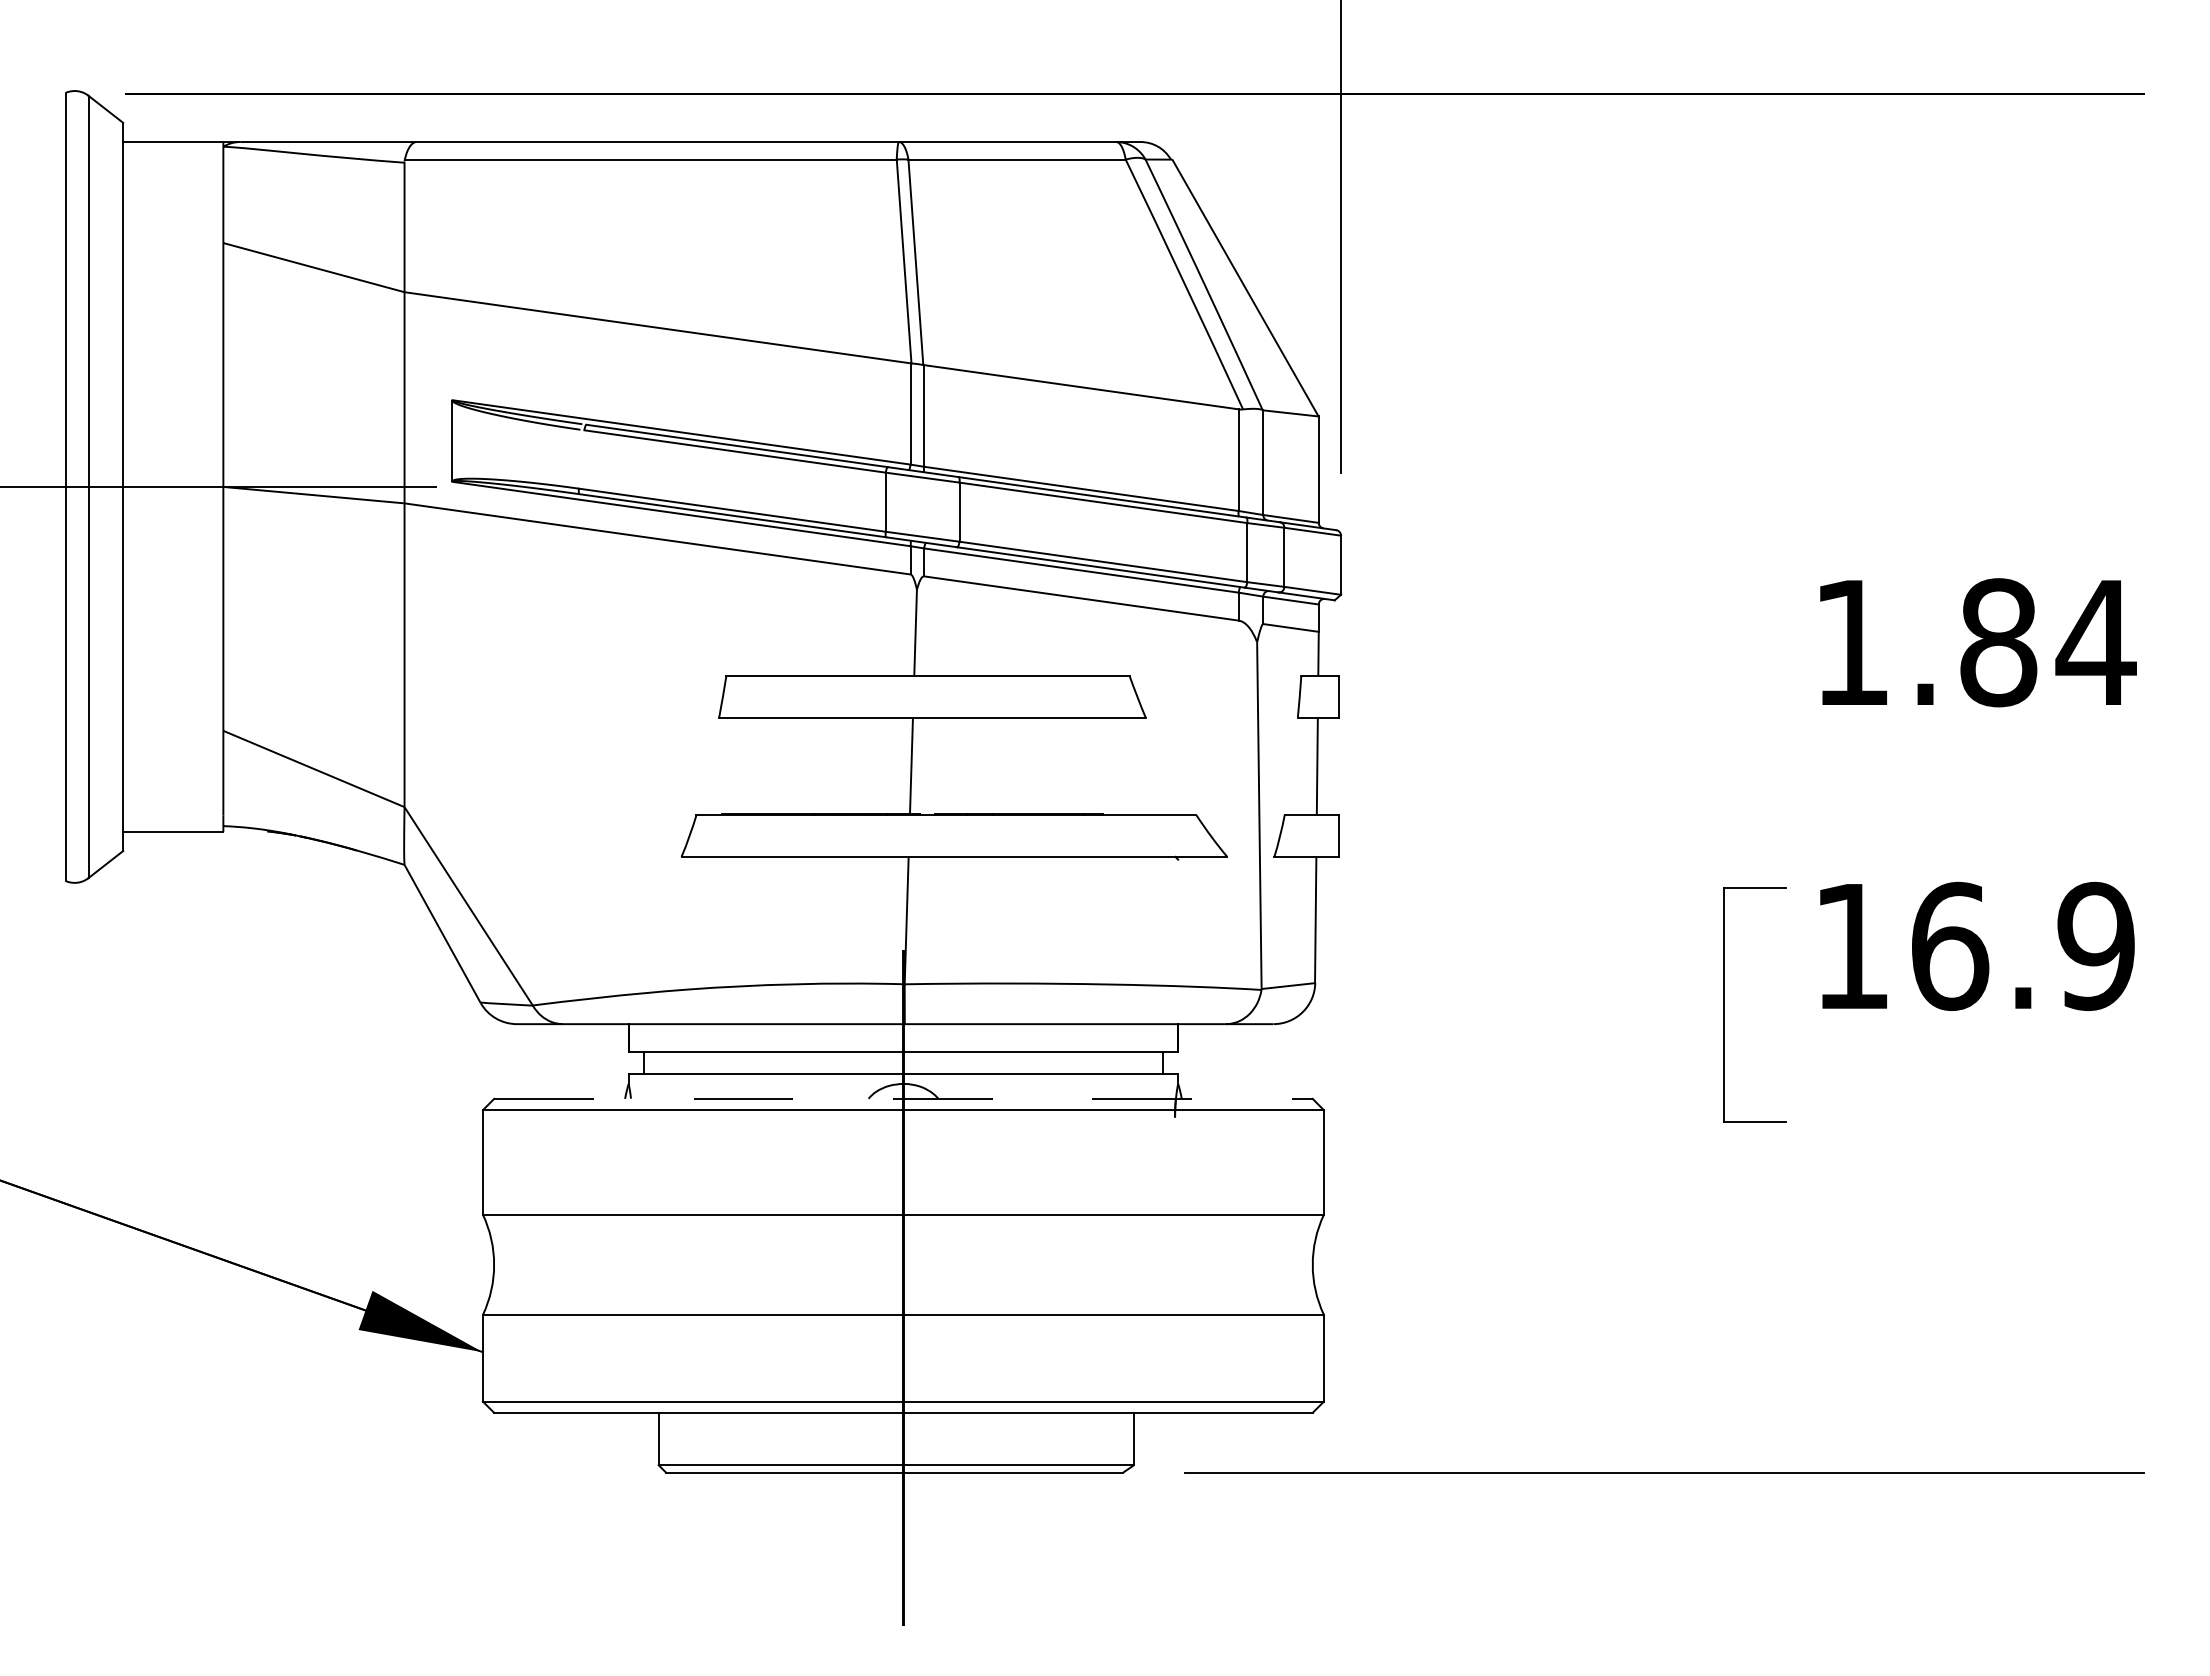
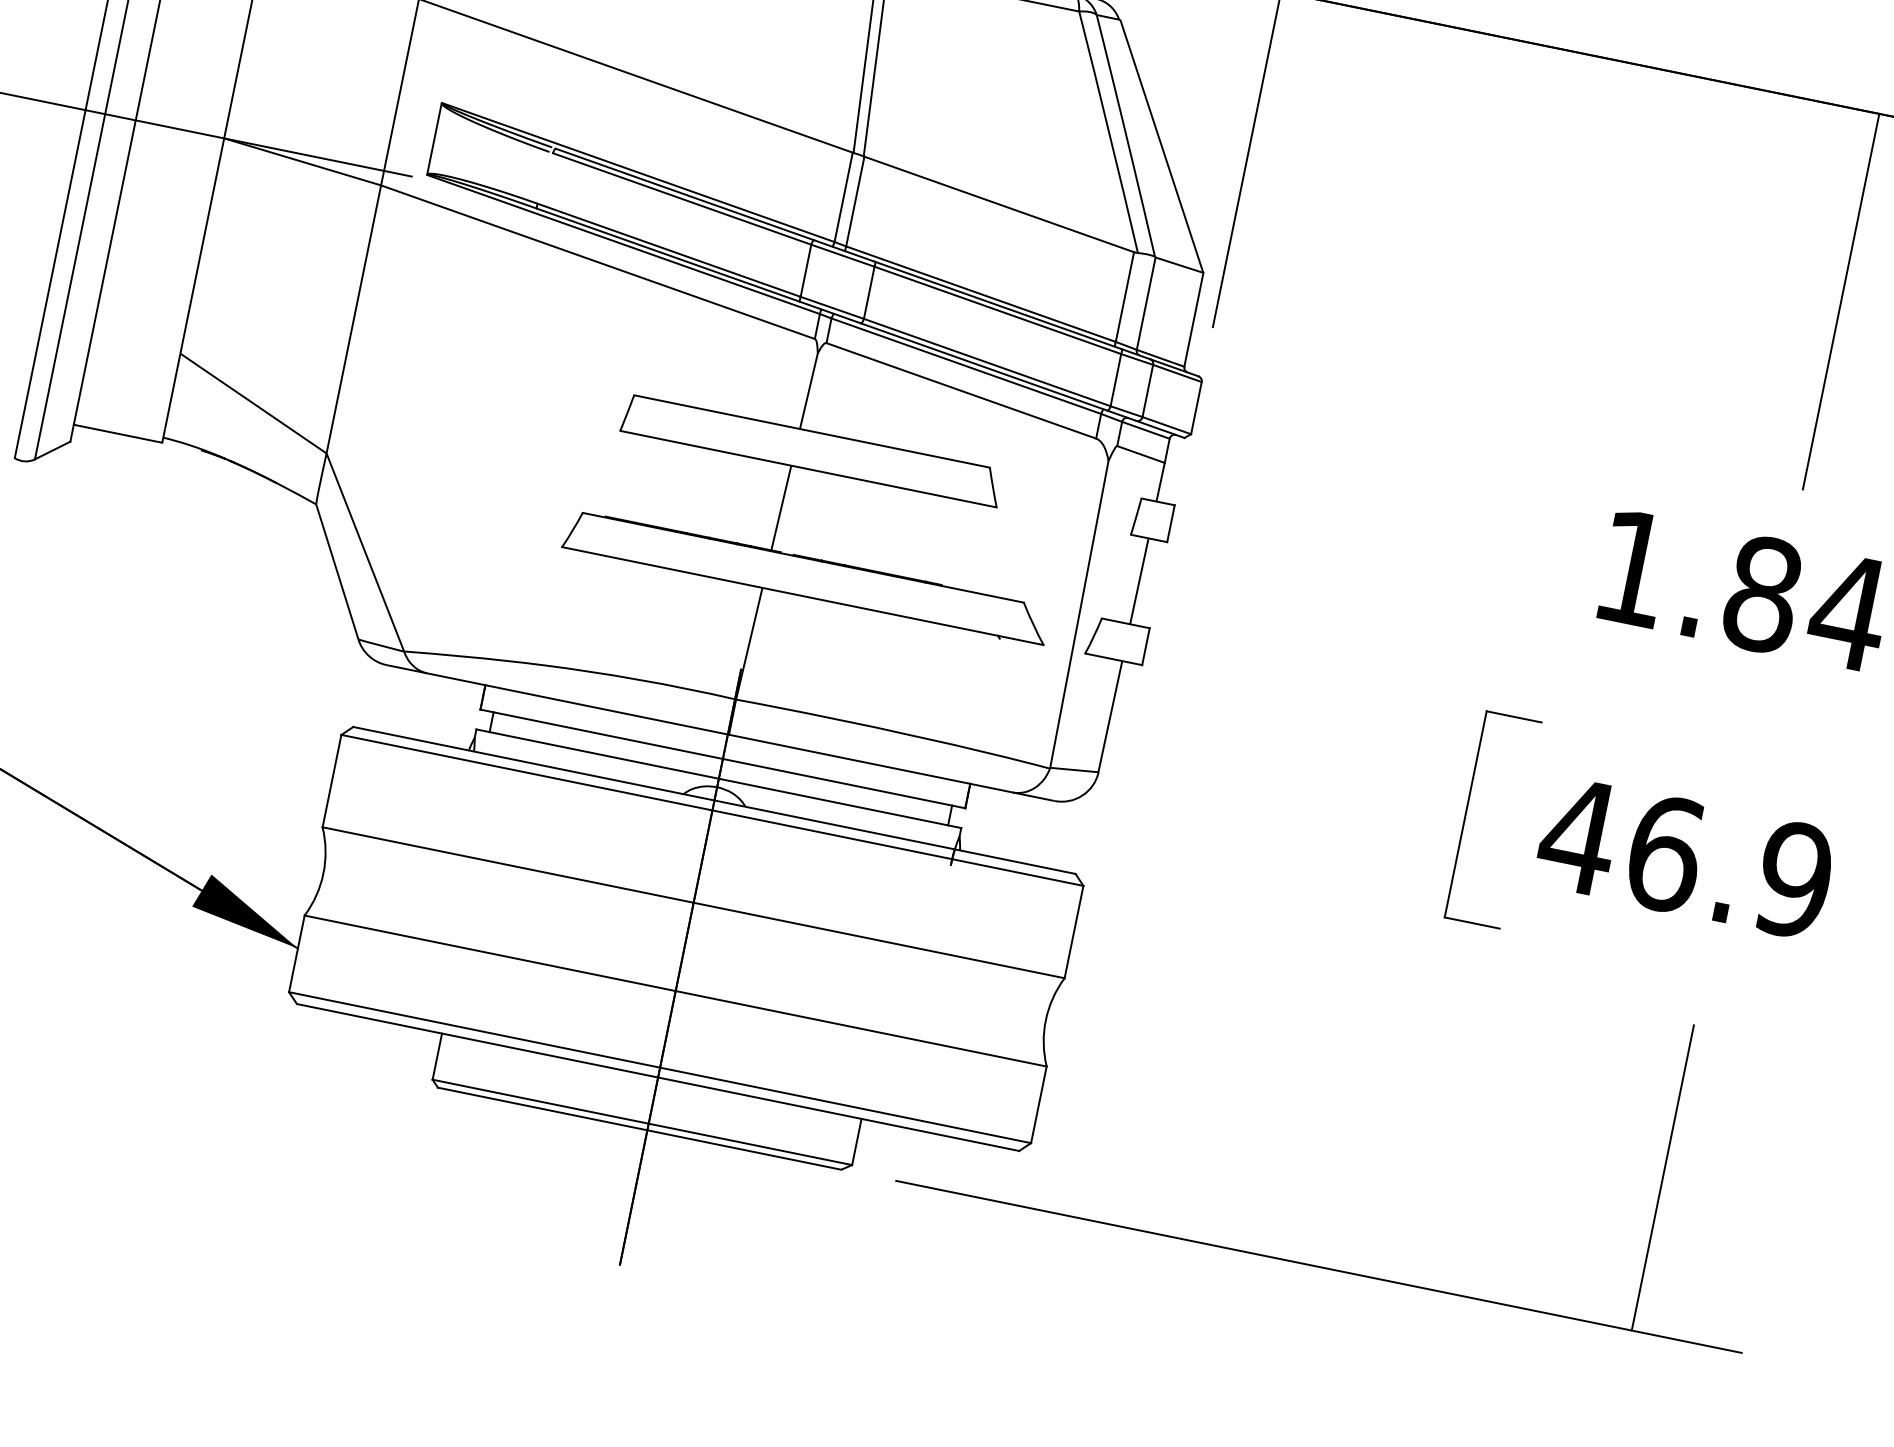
line: (2019, 306) -> (1841, 301), added
text: (1851, 946) -> (1578, 836), 16.9 -> 46.9
part: (1724, 1004) -> (1466, 814), moved
line: (903, 1098) -> (714, 800), dashed -> solid
line: (2019, 1299) -> (1663, 1177), added

